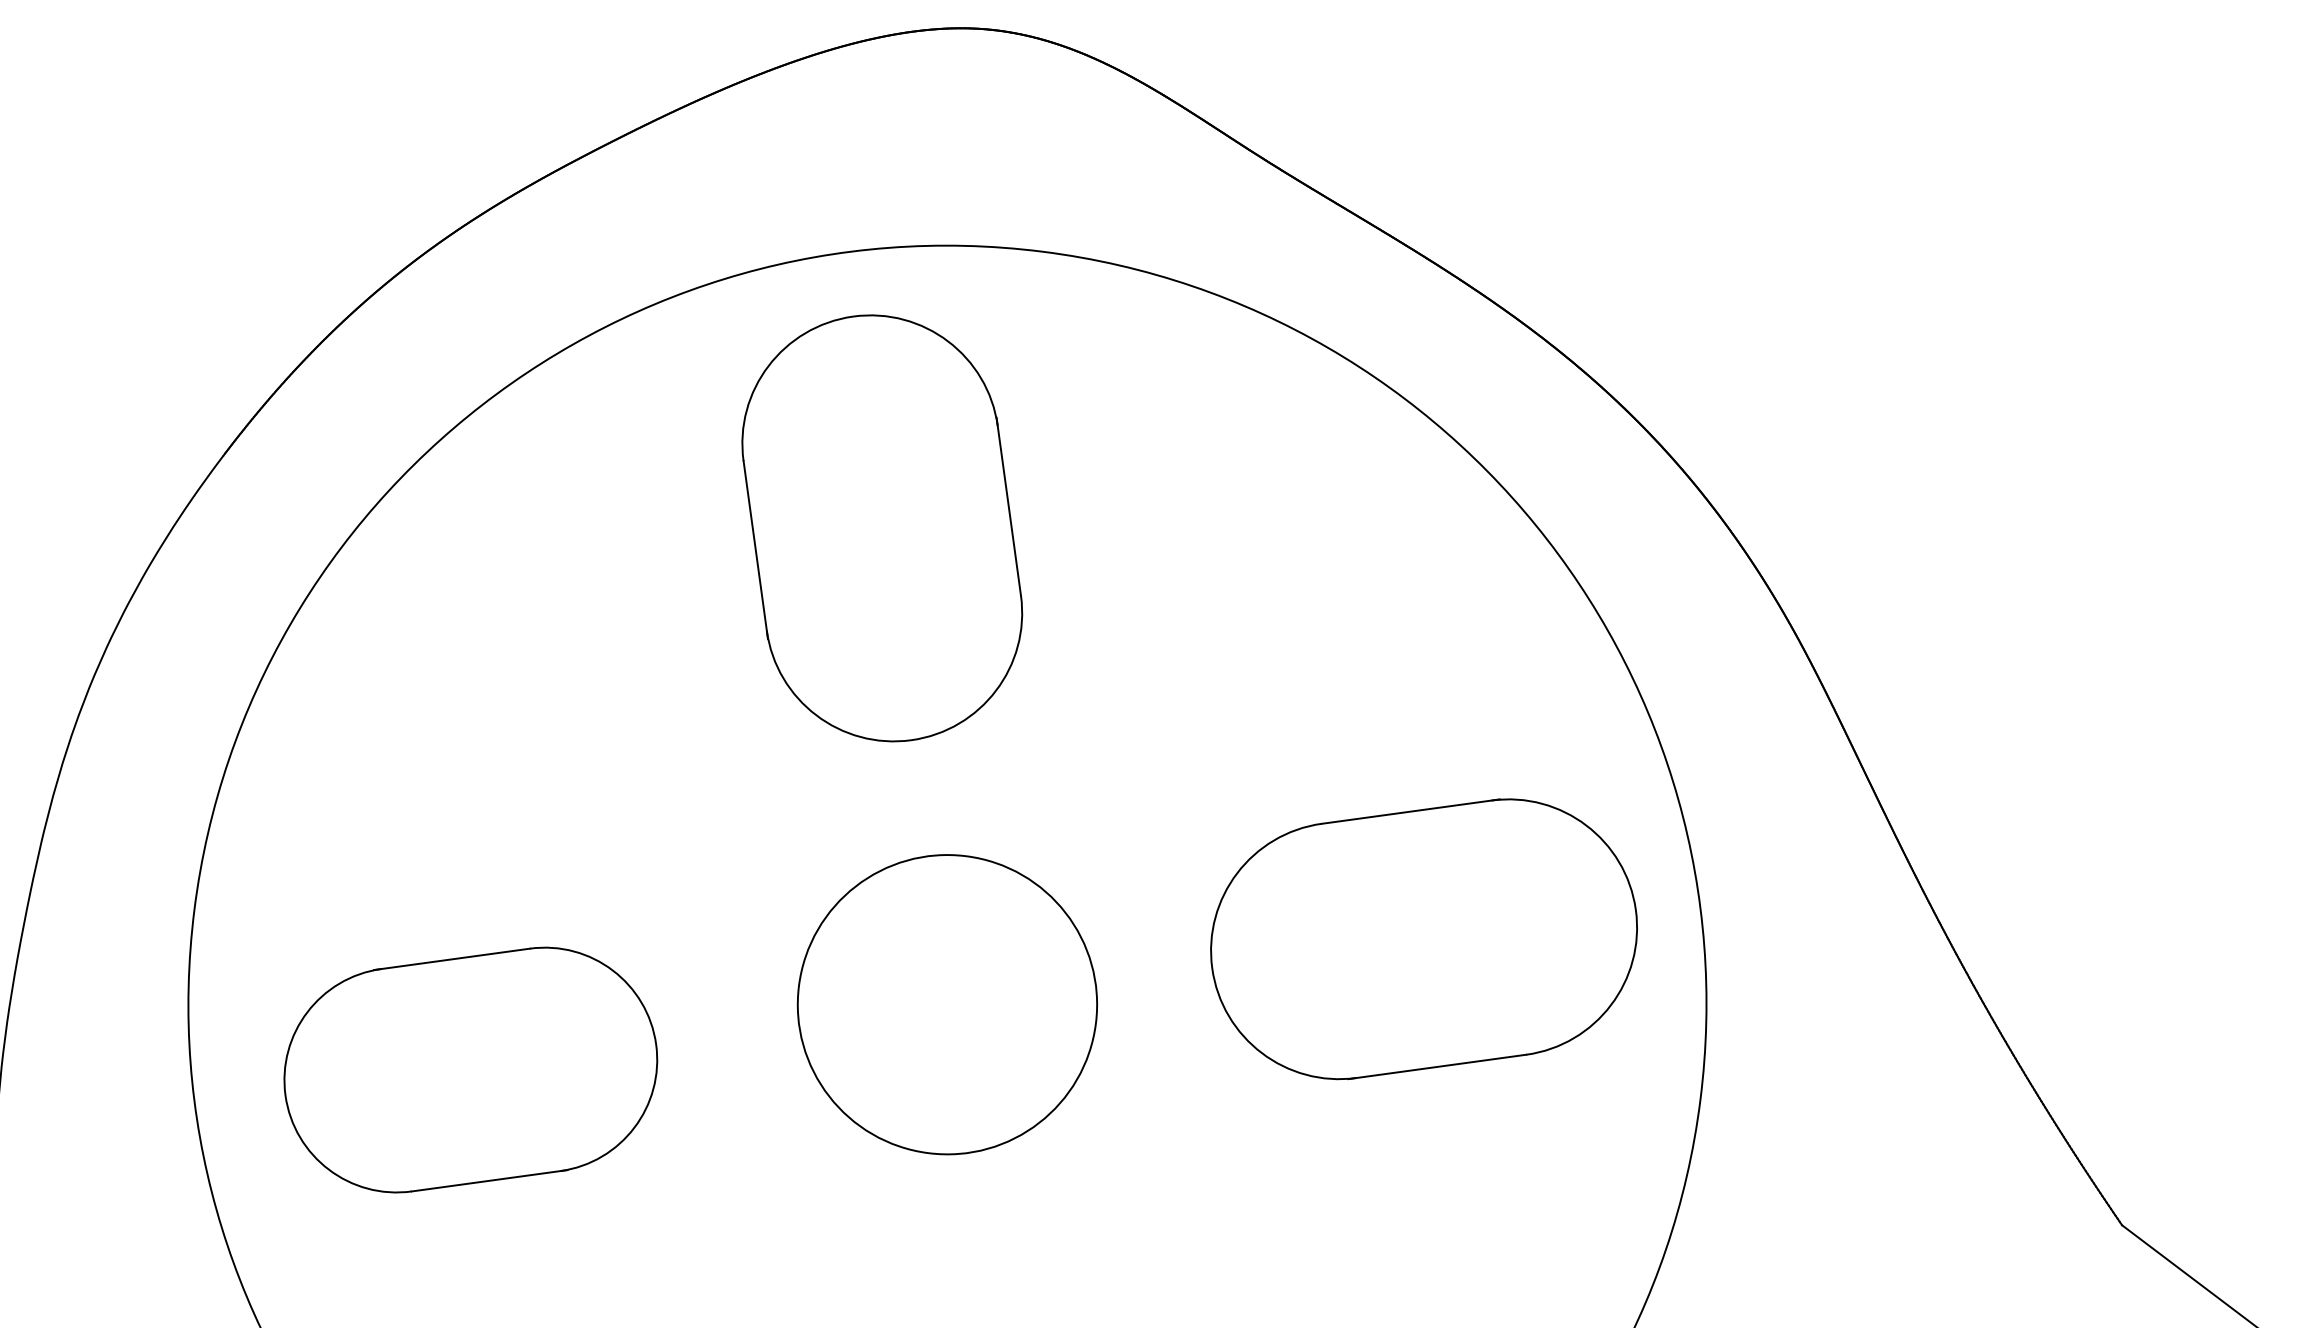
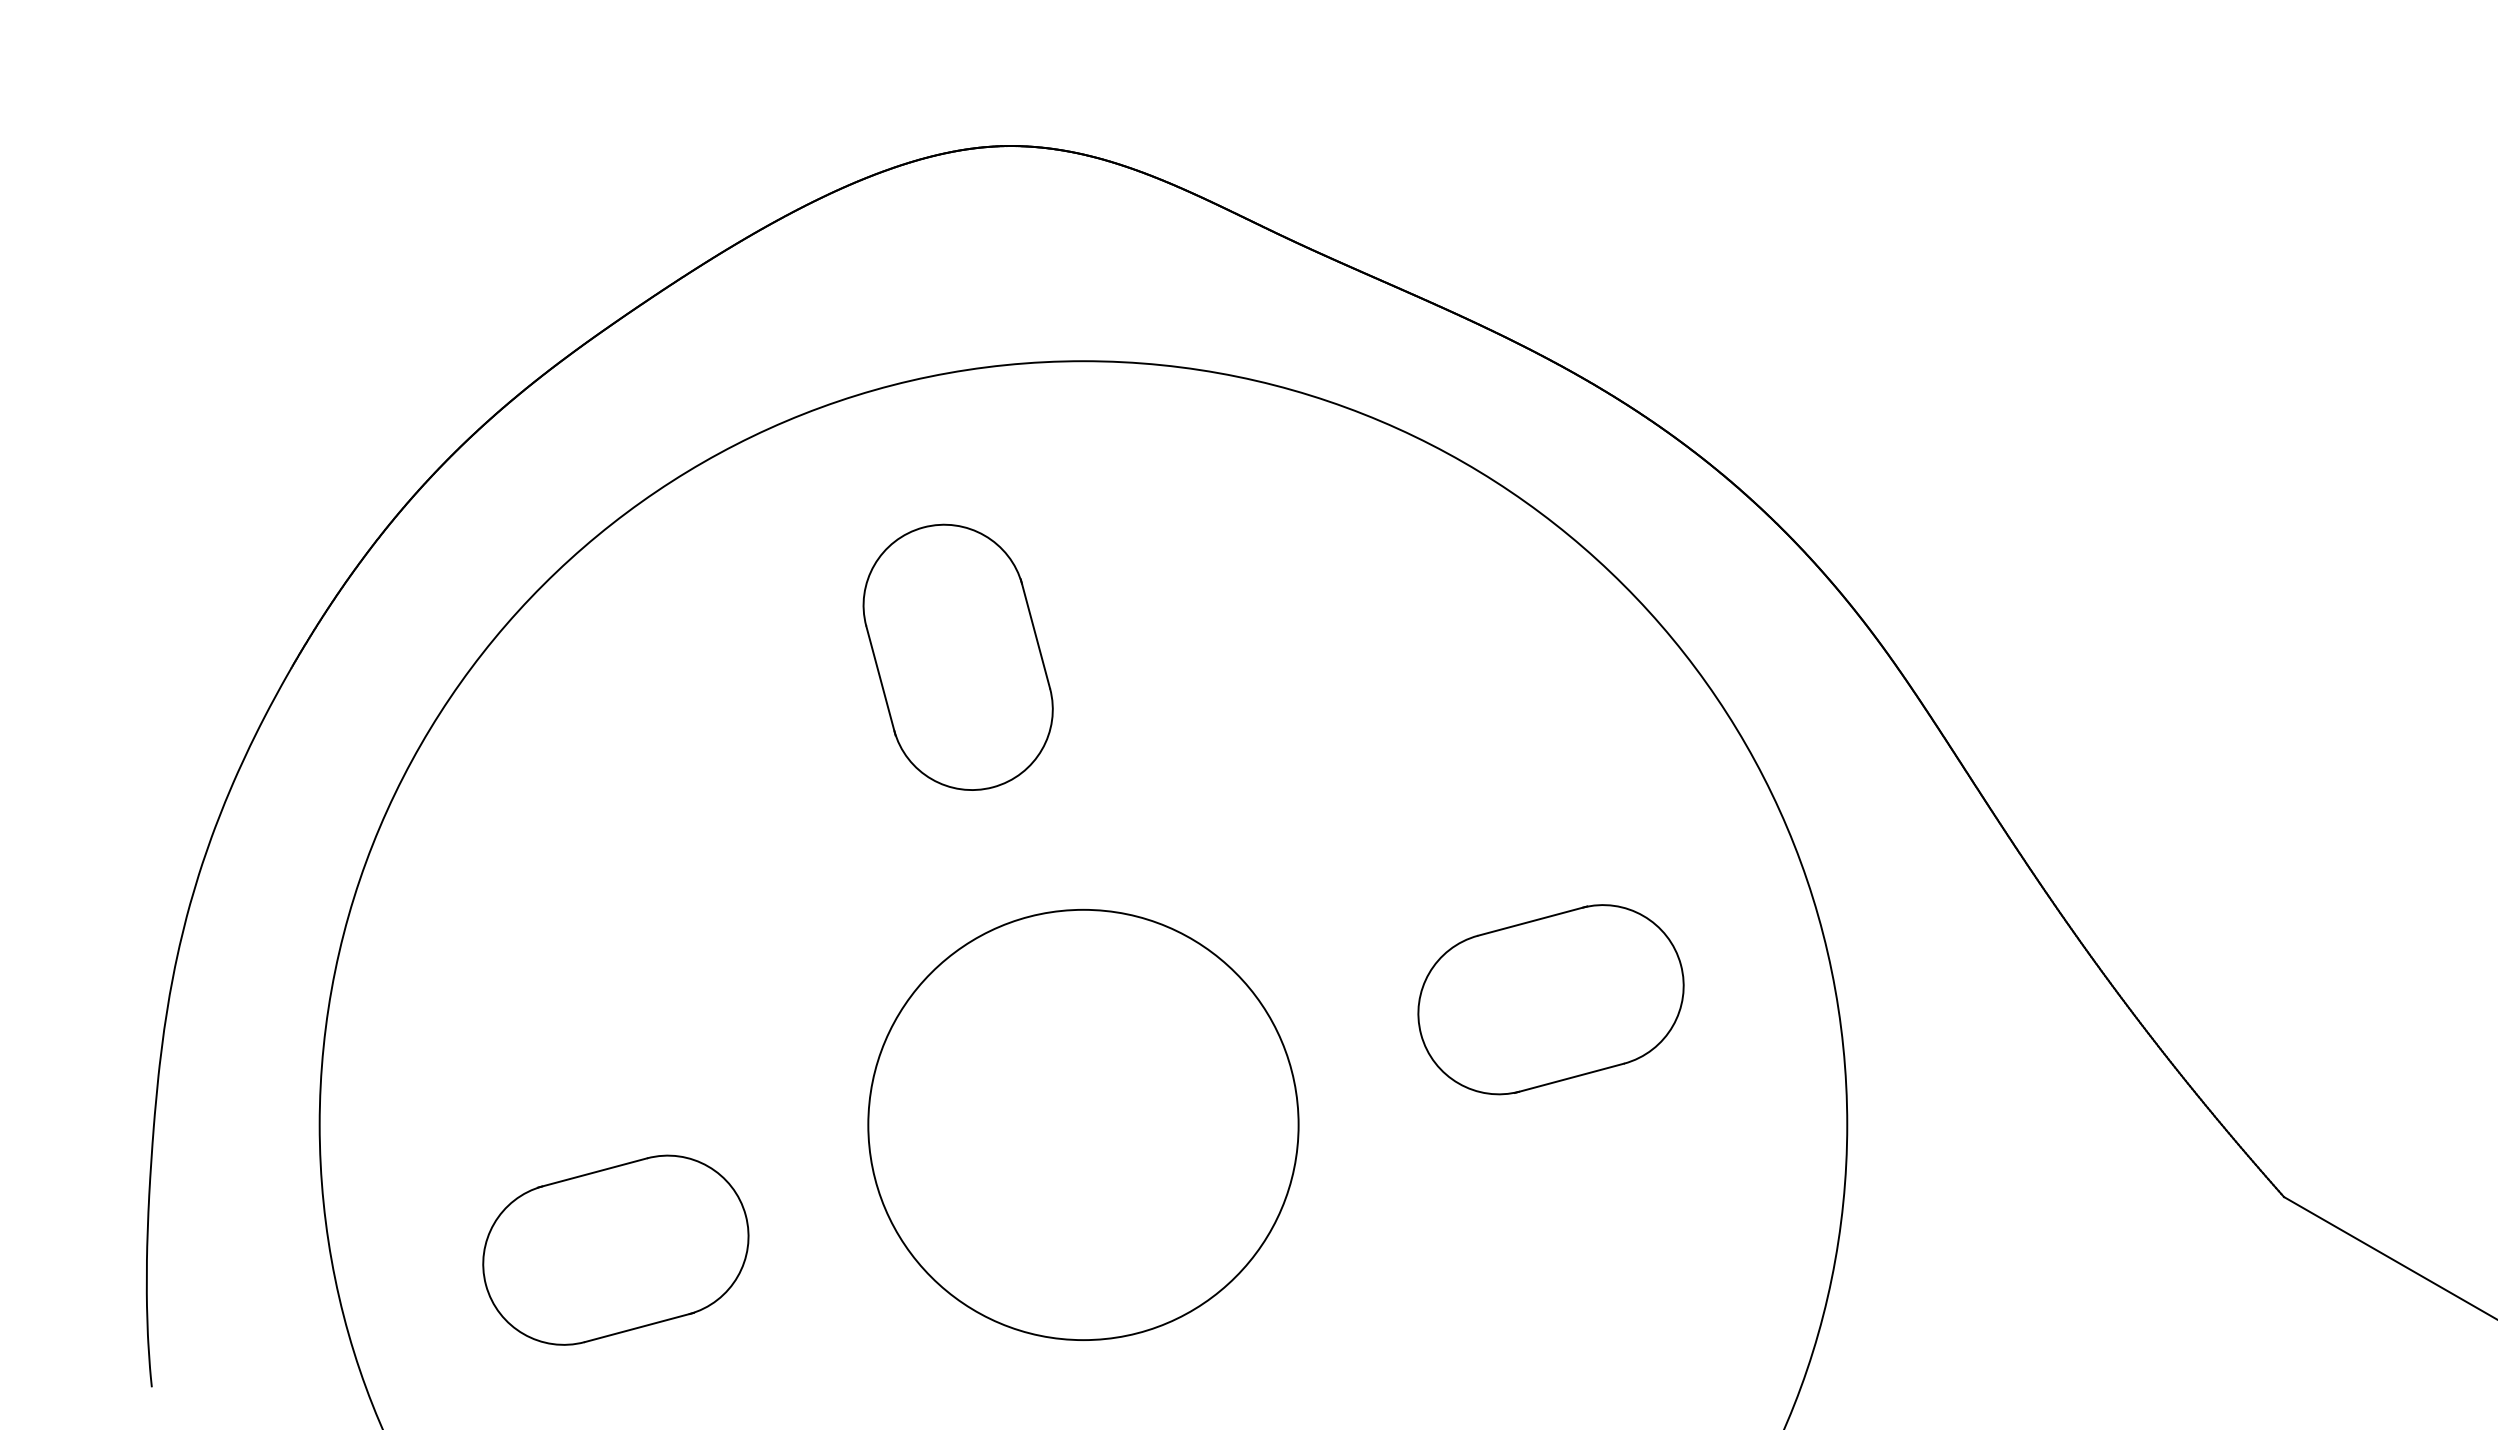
part: (881, 527) -> (957, 656), size x0.62
part: (1423, 939) -> (1550, 999), size x0.62
circle: (947, 1004) -> (1083, 1124), size x1.43
part: (470, 1069) -> (615, 1249), size x0.71

